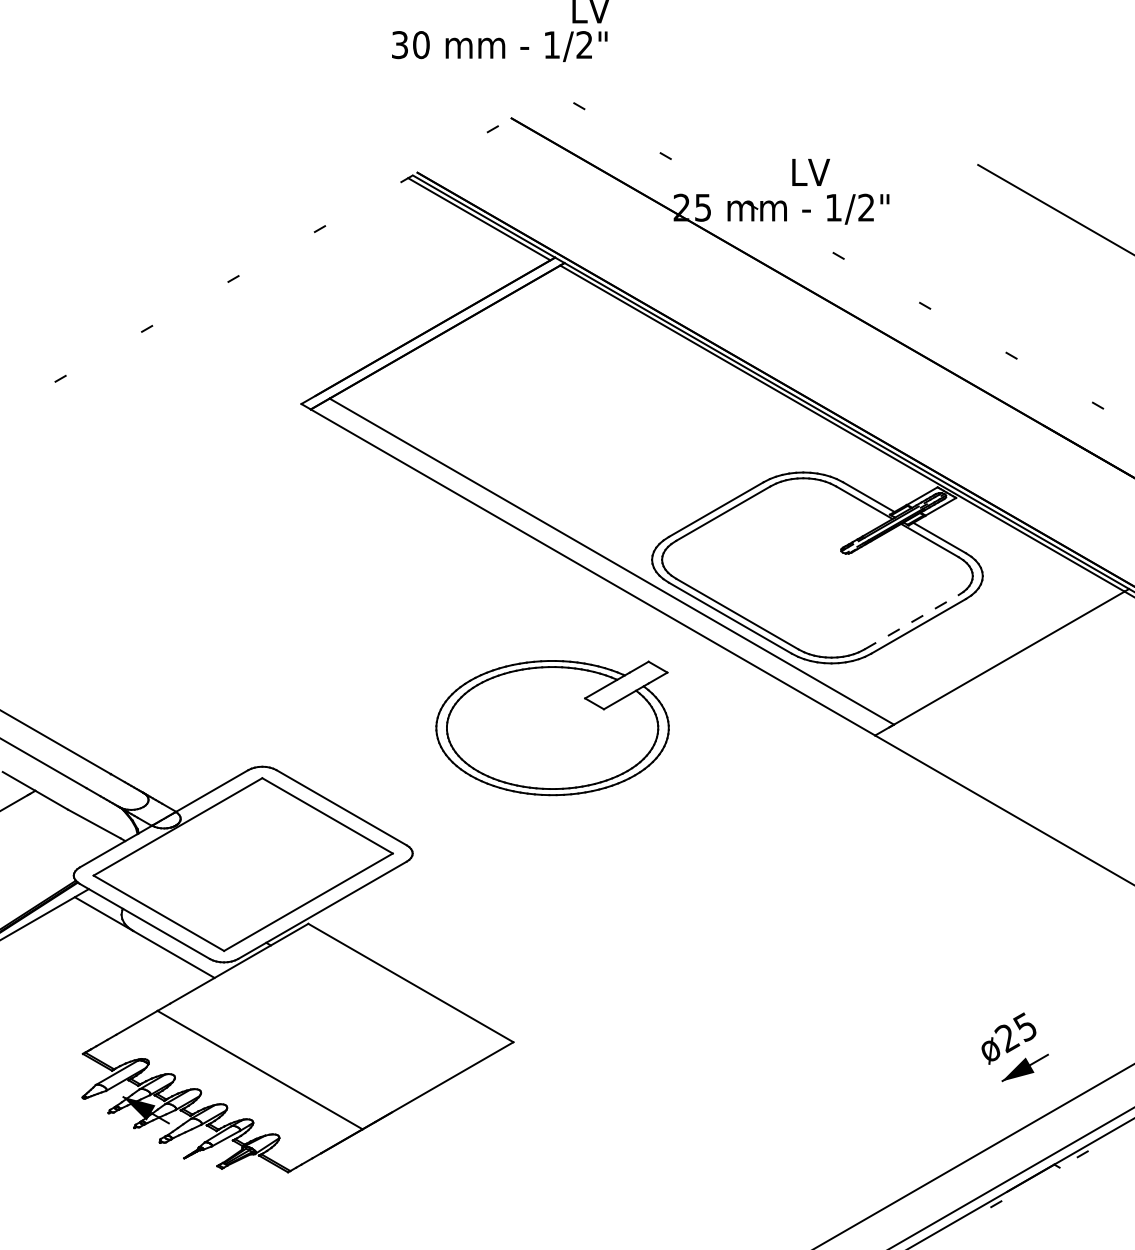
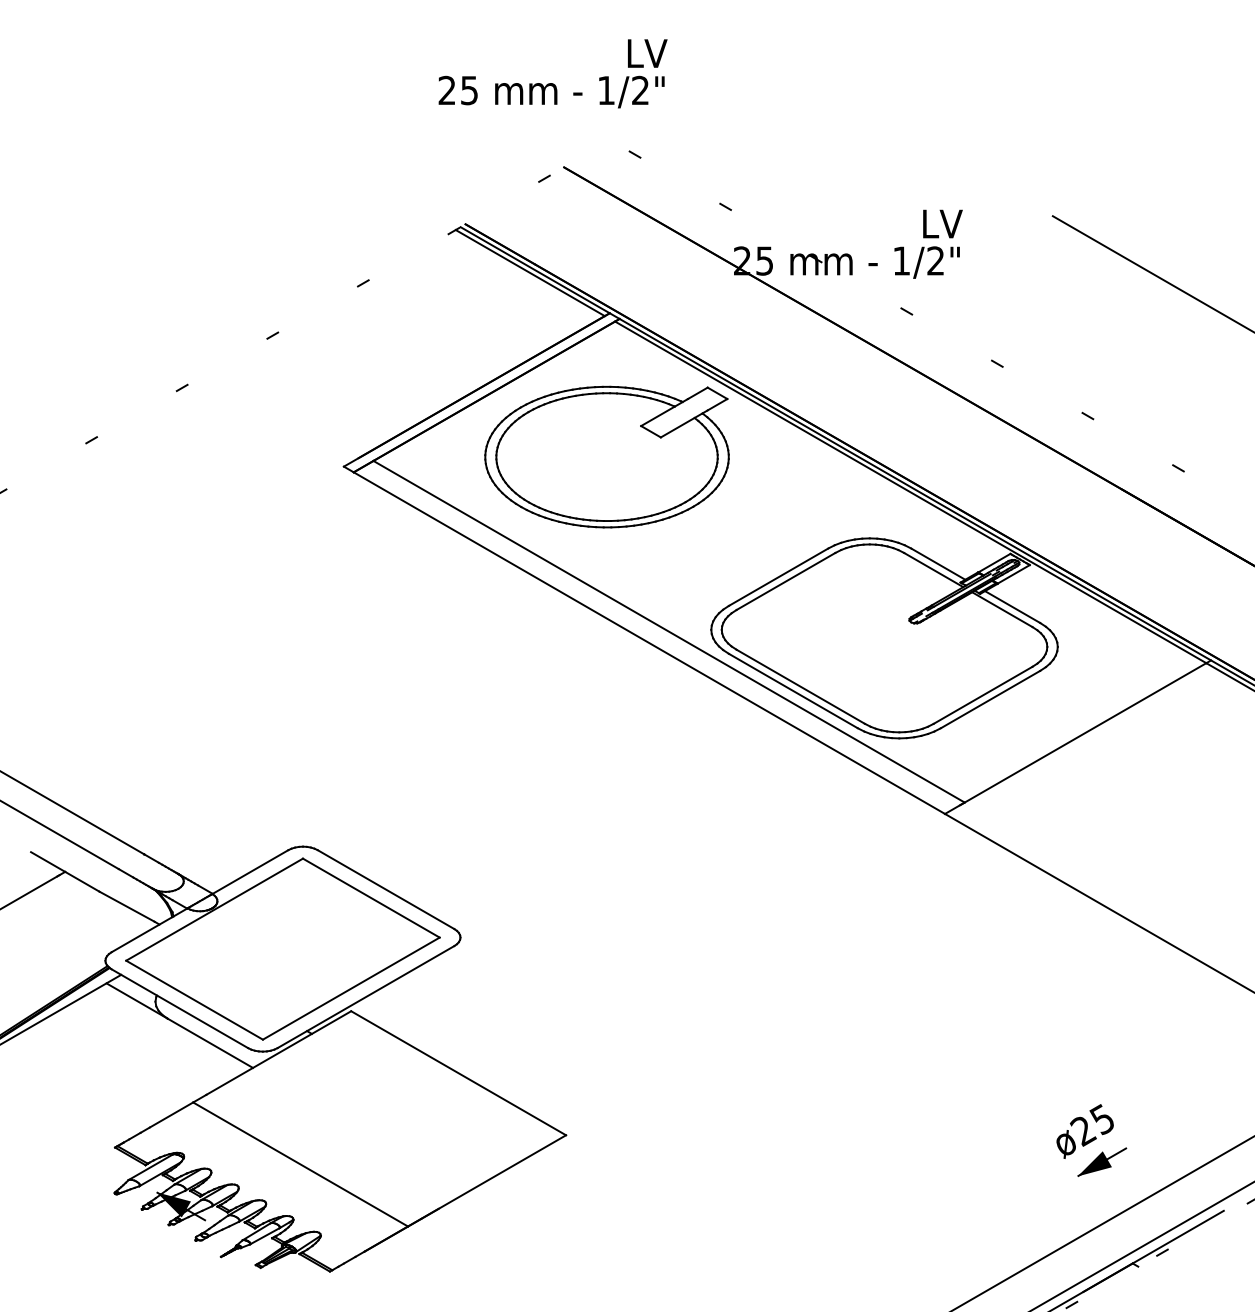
text: (410, 44) -> (458, 90), 30 -> 25
text: (810, 171) -> (942, 223), moved
line: (911, 622) -> (983, 695), dashed -> solid
part: (552, 727) -> (606, 456), moved

